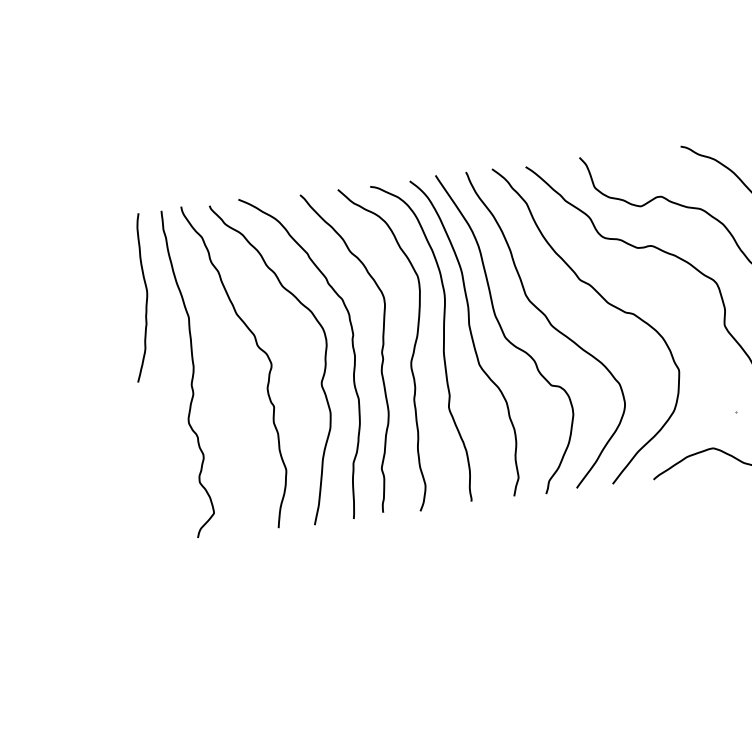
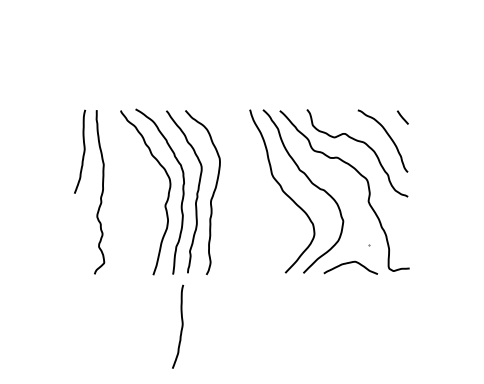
part: (477, 335) -> (245, 191), removed
curve: (259, 350) -> (136, 185), removed
curve: (383, 620) -> (181, 326), added

